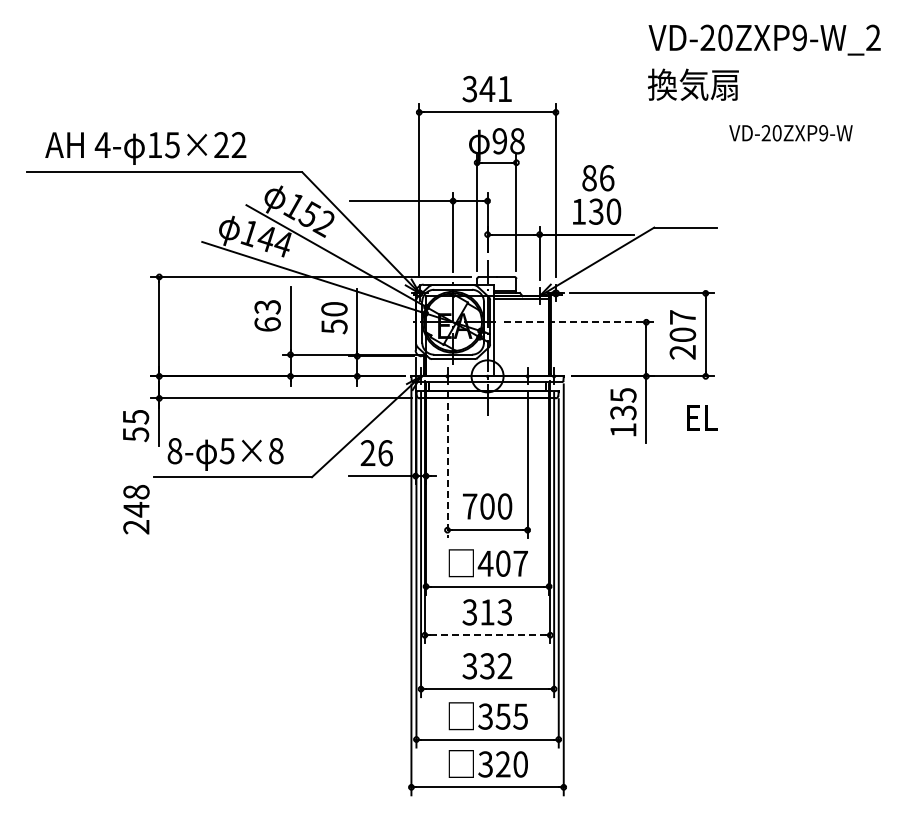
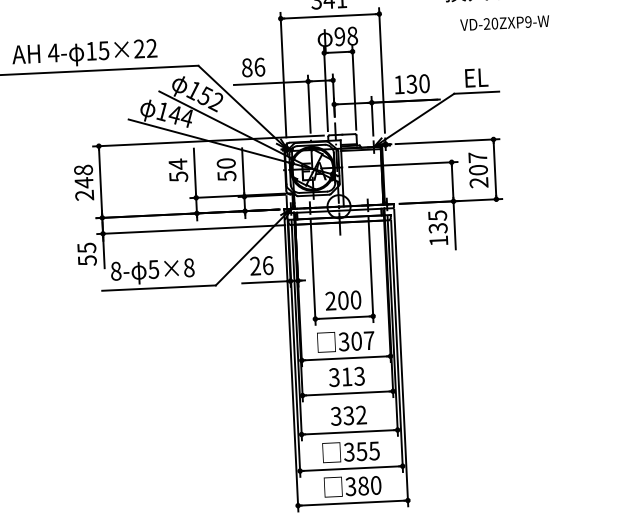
text: (790, 133) -> (504, 23), moved
text: (598, 178) -> (253, 67), moved
text: (267, 315) -> (178, 170), 63 -> 54
line: (579, 322) -> (403, 164), dashed -> solid
text: (702, 417) -> (476, 77), moved
line: (447, 465) -> (313, 272), dashed -> solid
text: (469, 506) -> (330, 301), 700 -> 200
text: (136, 509) -> (84, 182), moved
text: (485, 563) -> (343, 341), 407 -> 307
line: (487, 635) -> (347, 393), dashed -> solid
text: (503, 764) -> (363, 486), 320 -> 380

